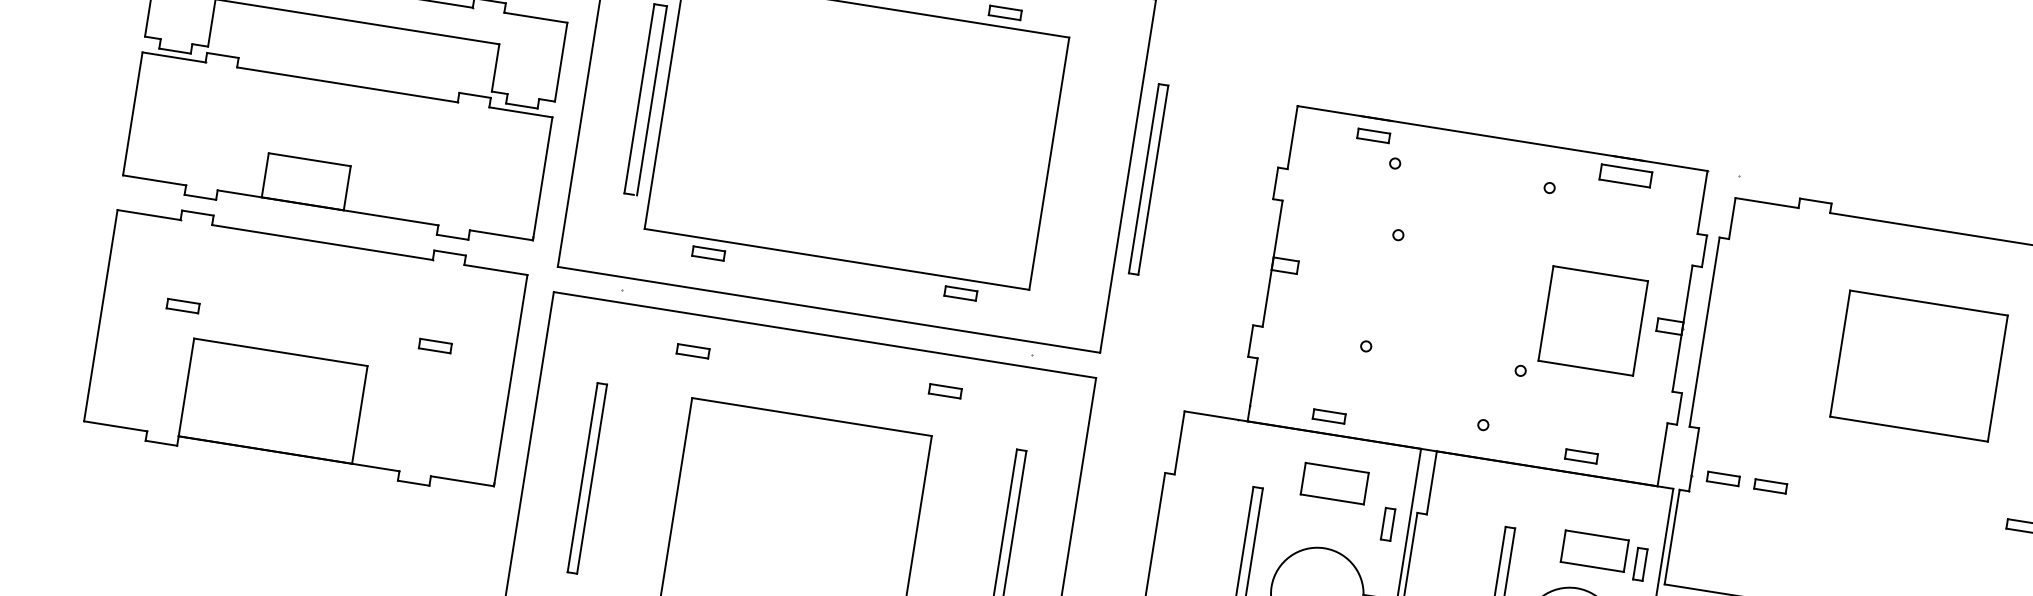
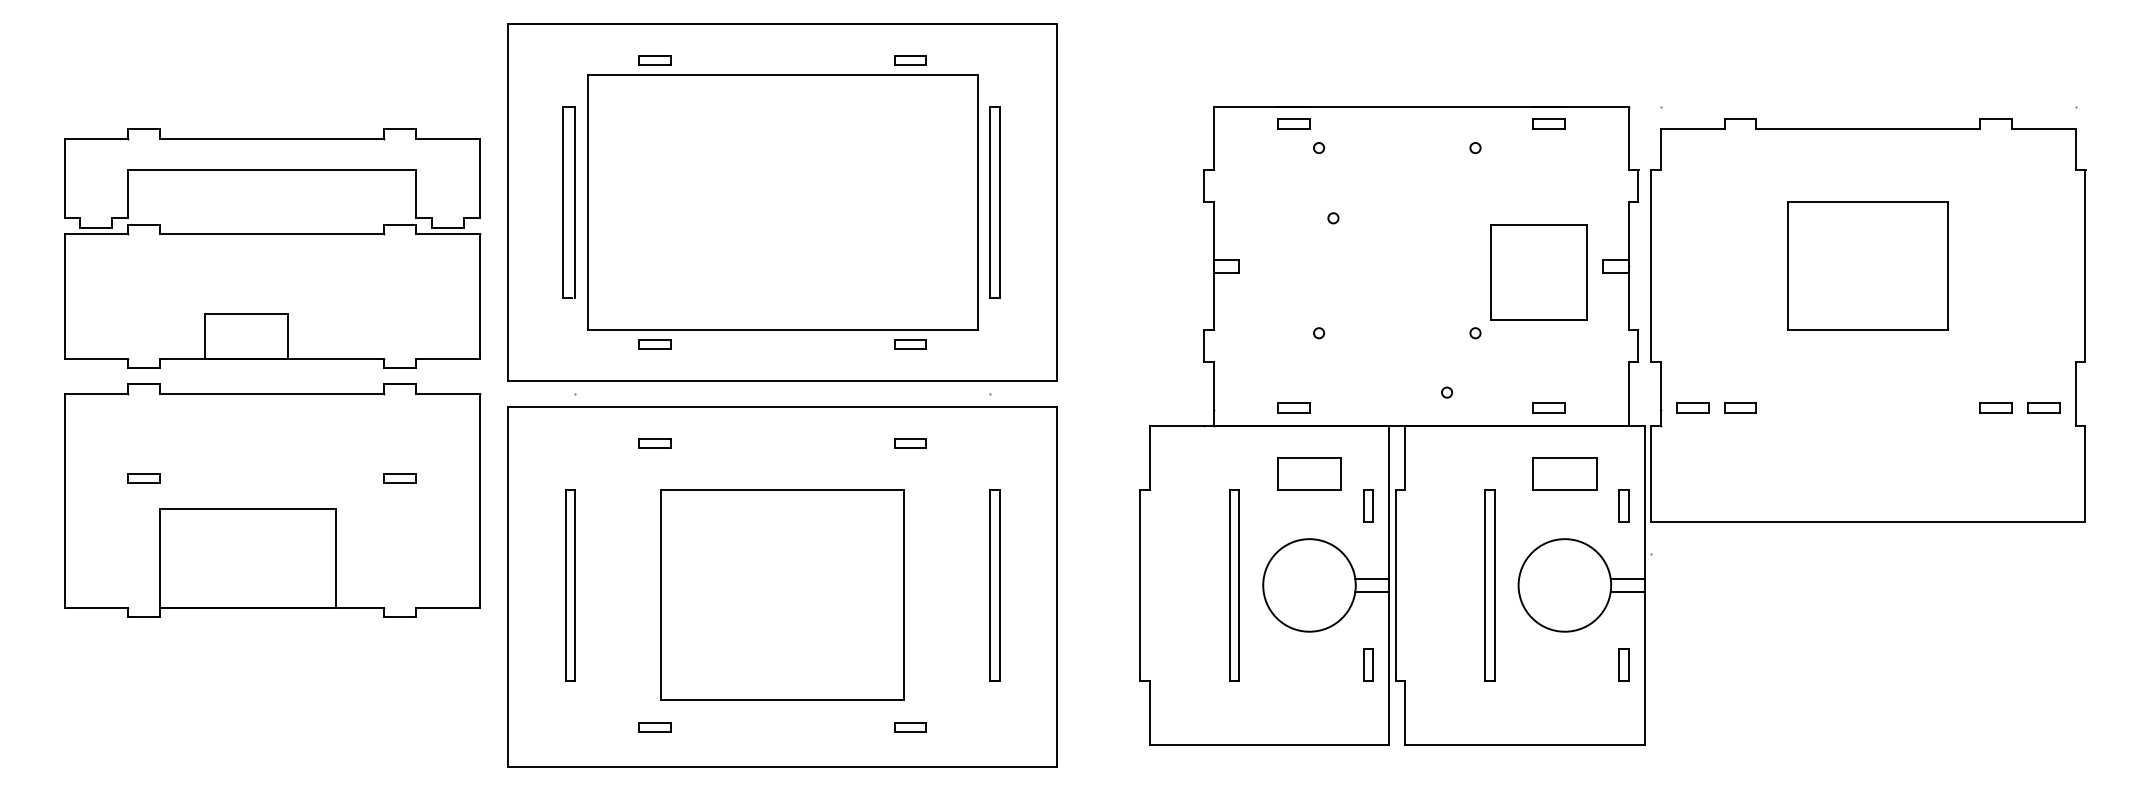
part: (1625, 175) -> (1548, 123), size x0.62
part: (1148, 179) -> (994, 202), moved
part: (1594, 550) -> (1564, 473), moved

